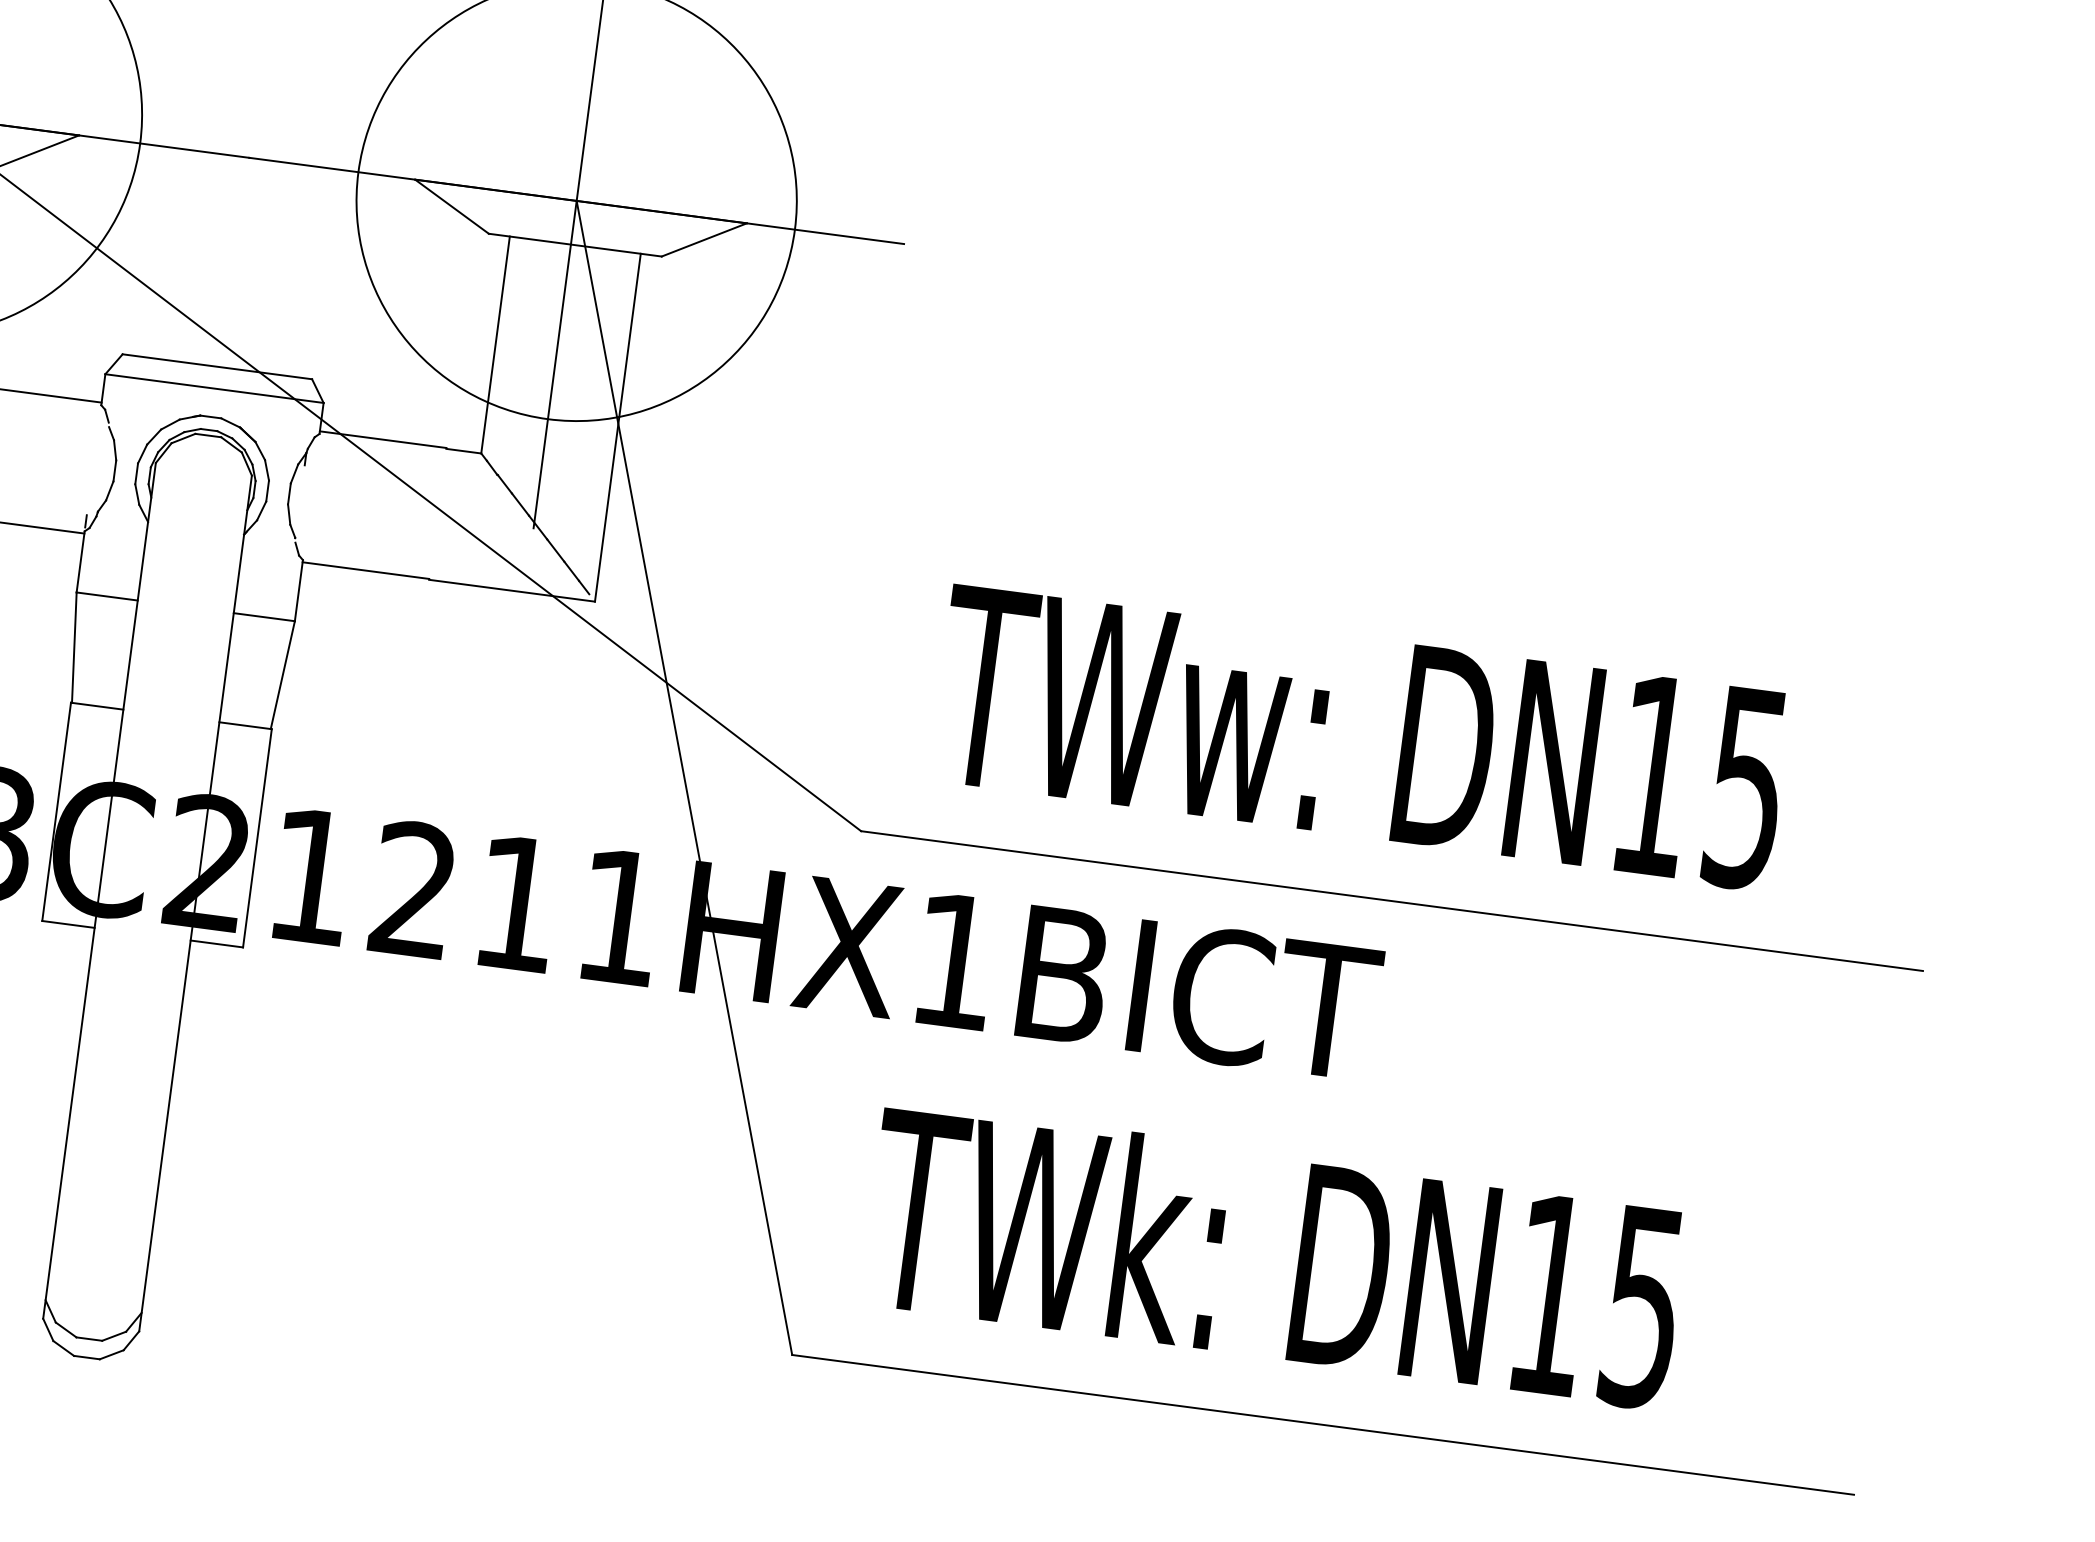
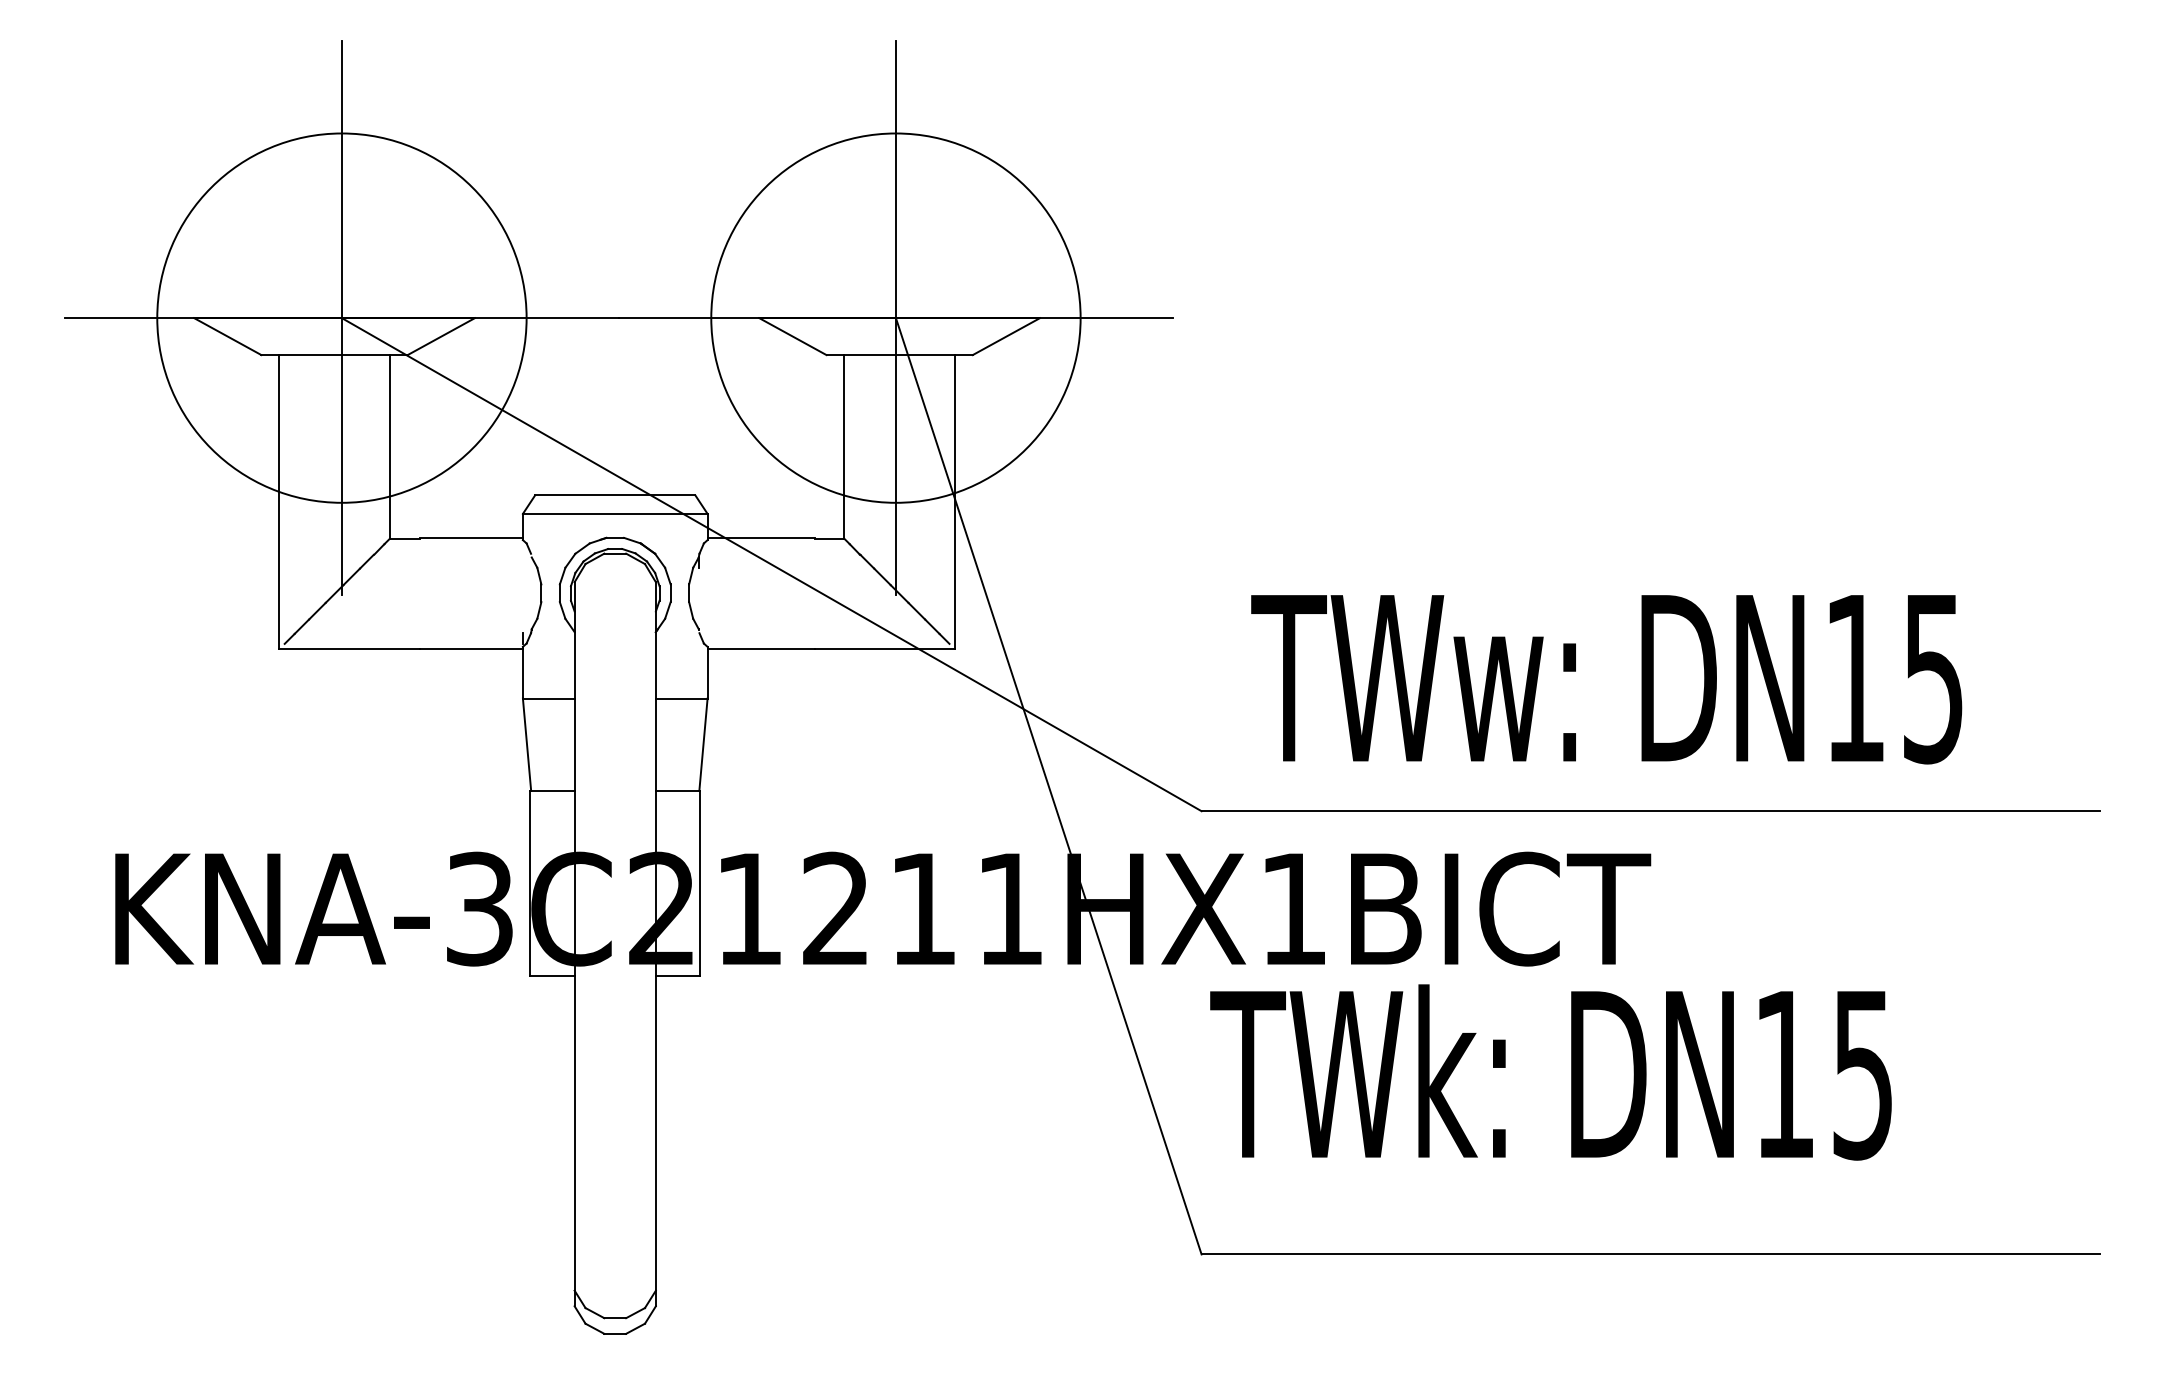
text: (1274, 1256) -> (1550, 1072), moved

